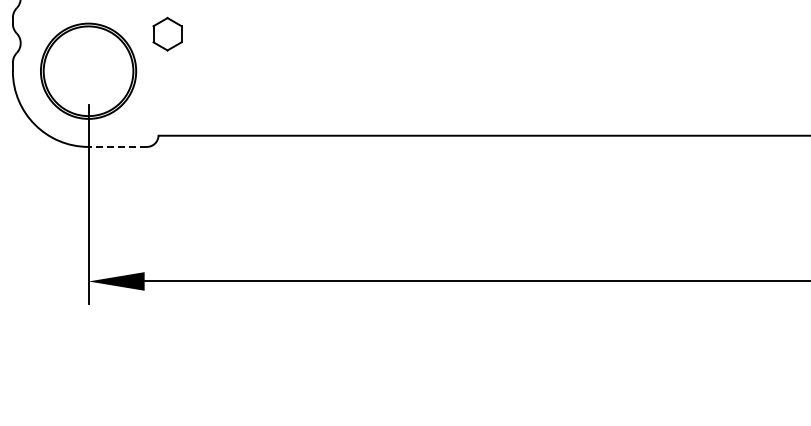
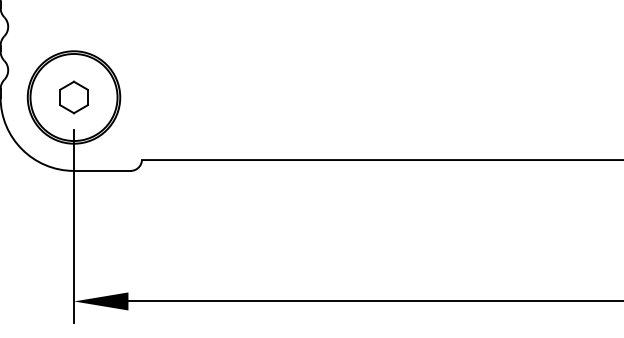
part: (167, 34) -> (73, 97), moved
line: (117, 146) -> (102, 170), dashed -> solid

